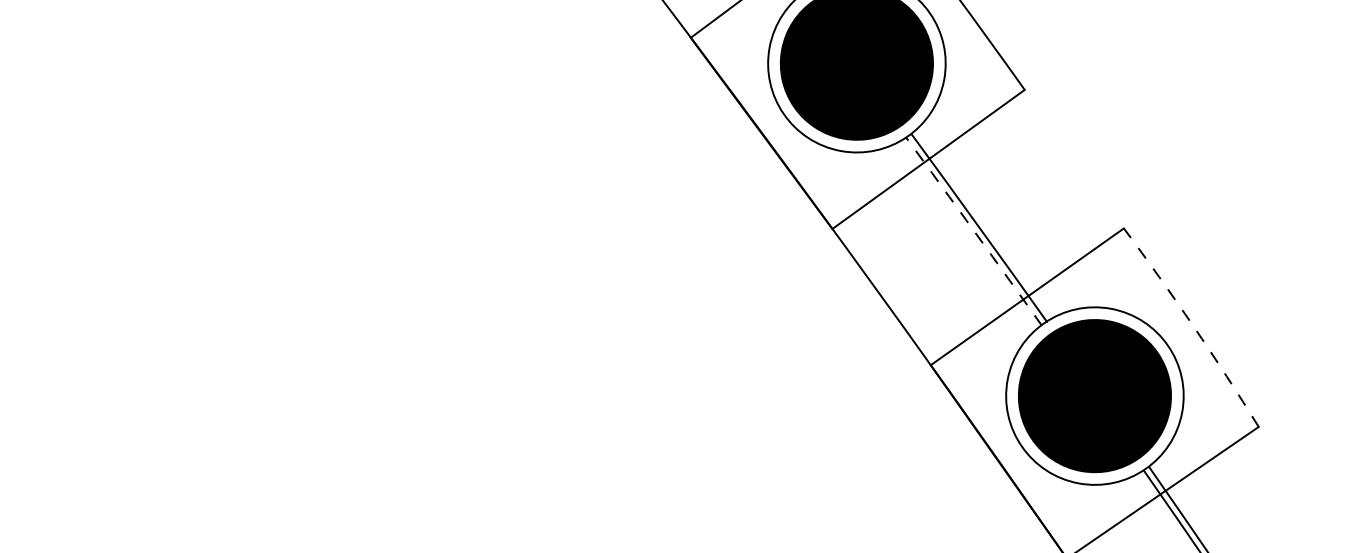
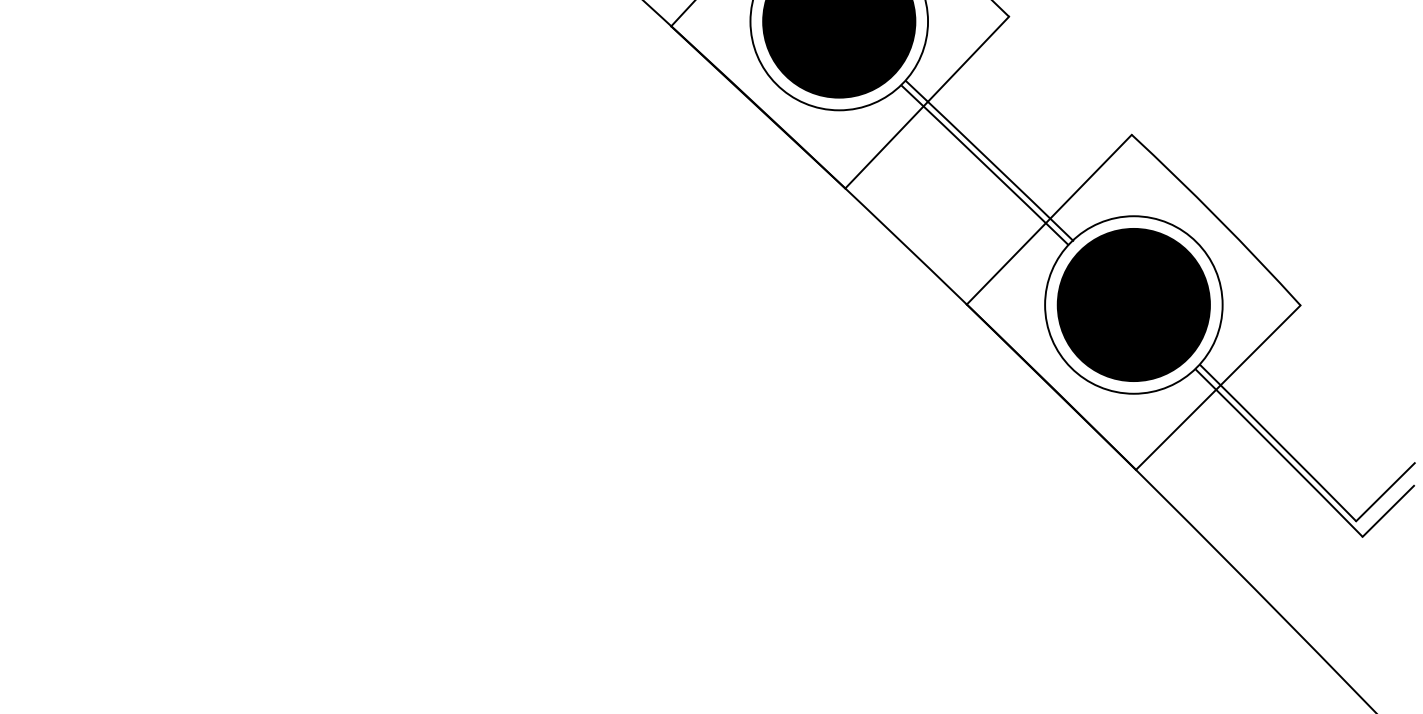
arc: (974, 231) -> (985, 165), dashed -> solid
arc: (1193, 326) -> (1218, 218), dashed -> solid

